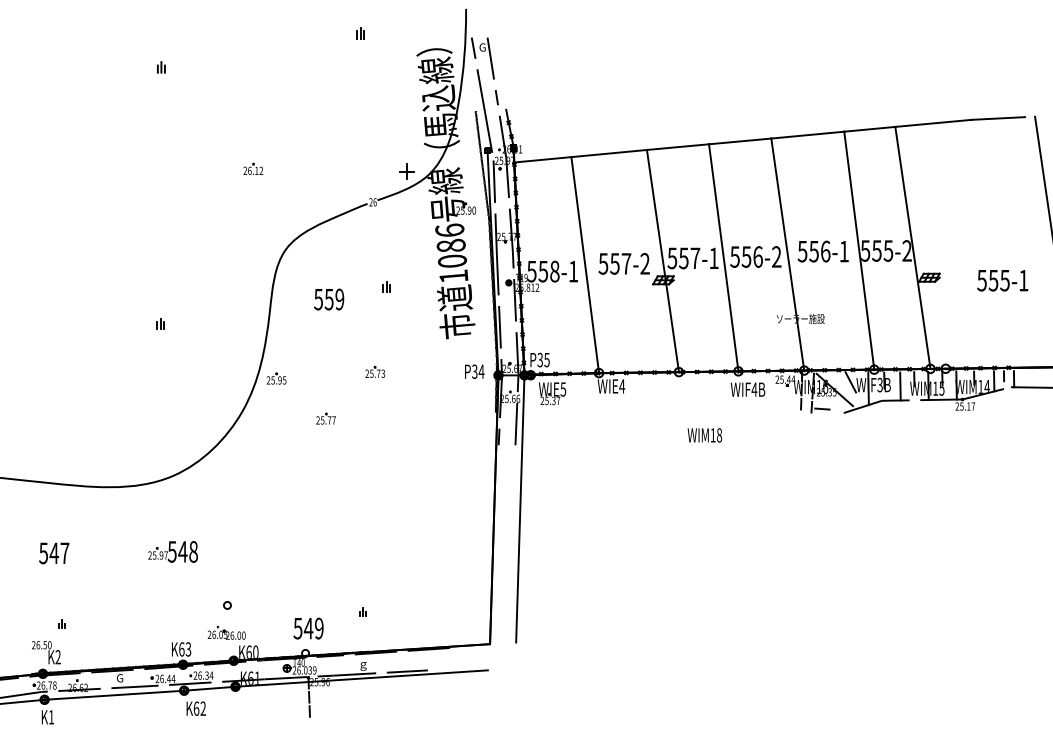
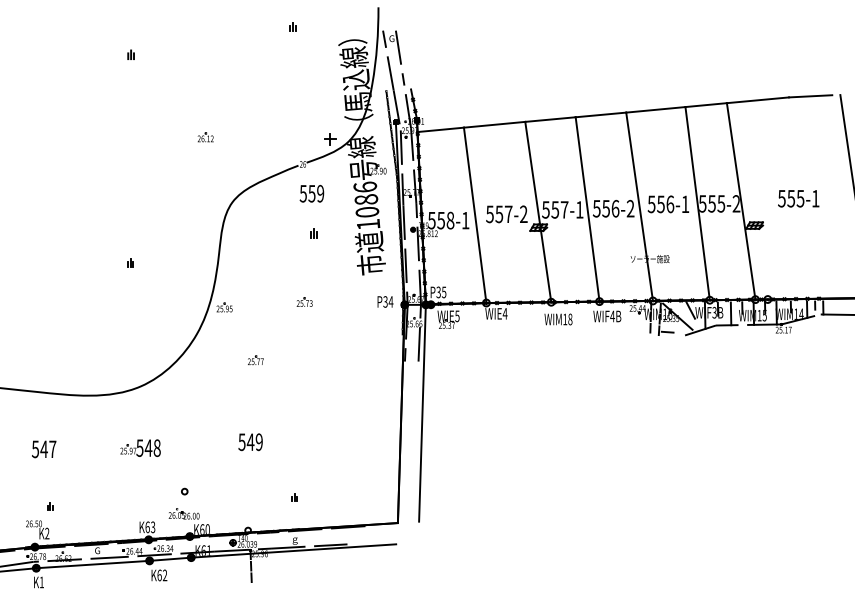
text: (1002, 280) -> (798, 198), moved
text: (329, 299) -> (312, 193), moved
part: (325, 418) -> (255, 360), moved
text: (704, 435) -> (558, 319), moved
text: (308, 628) -> (250, 442), moved

